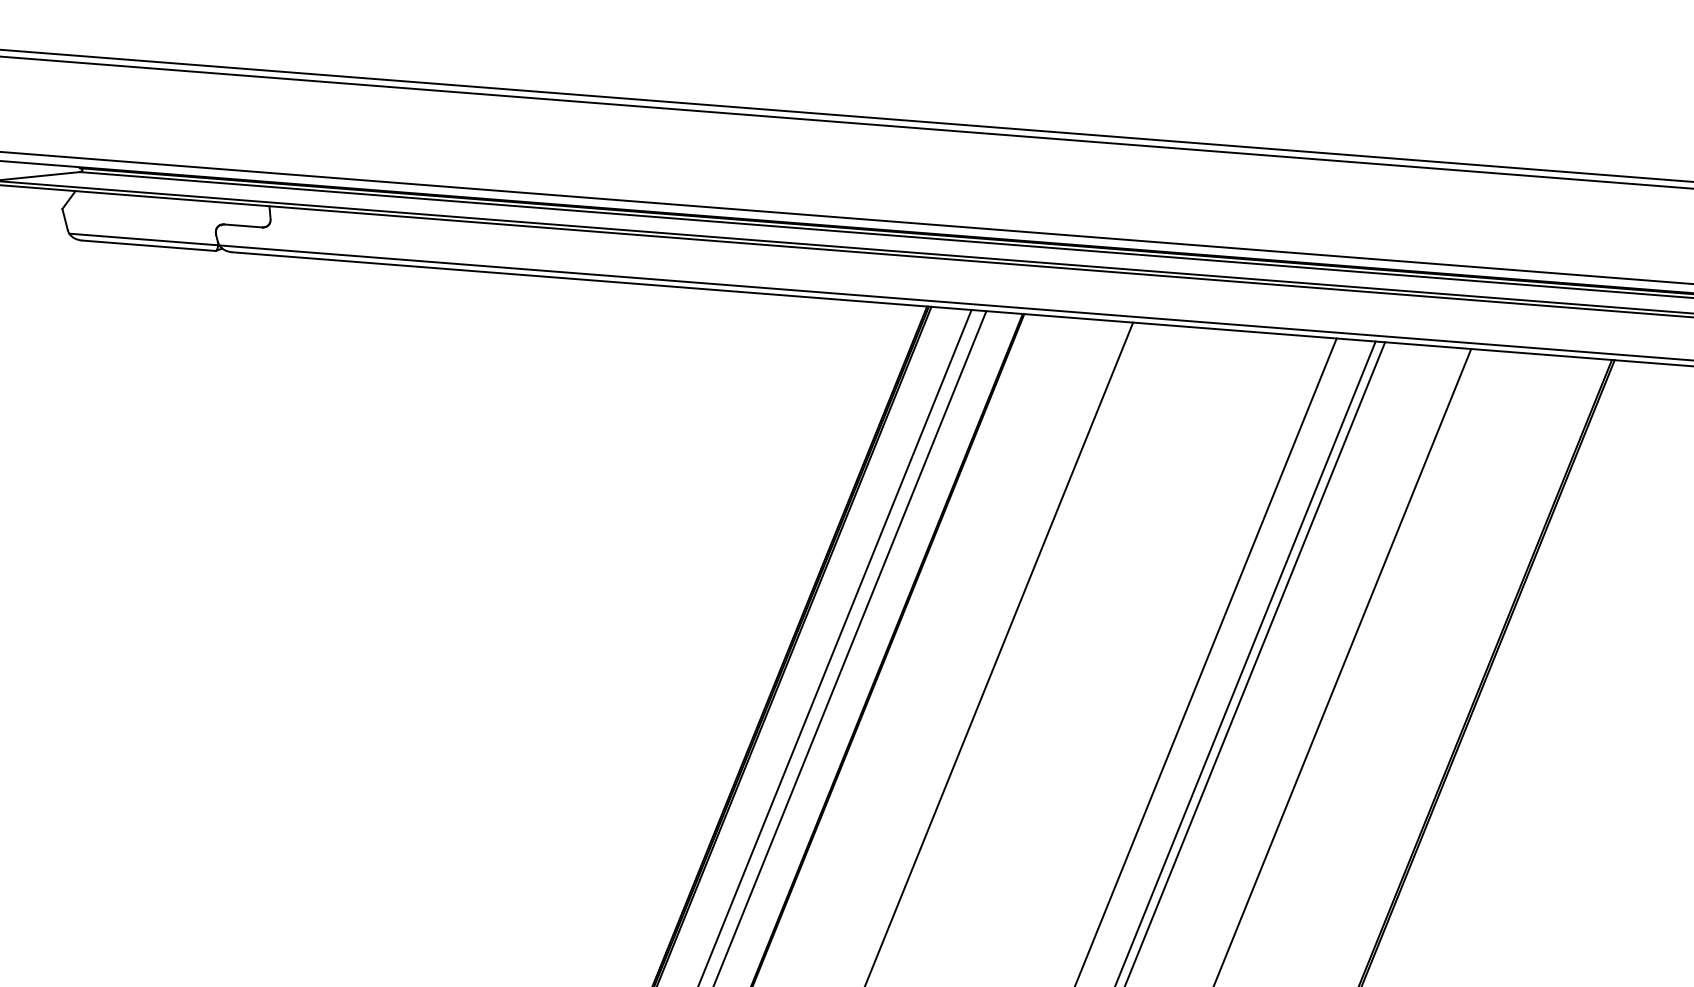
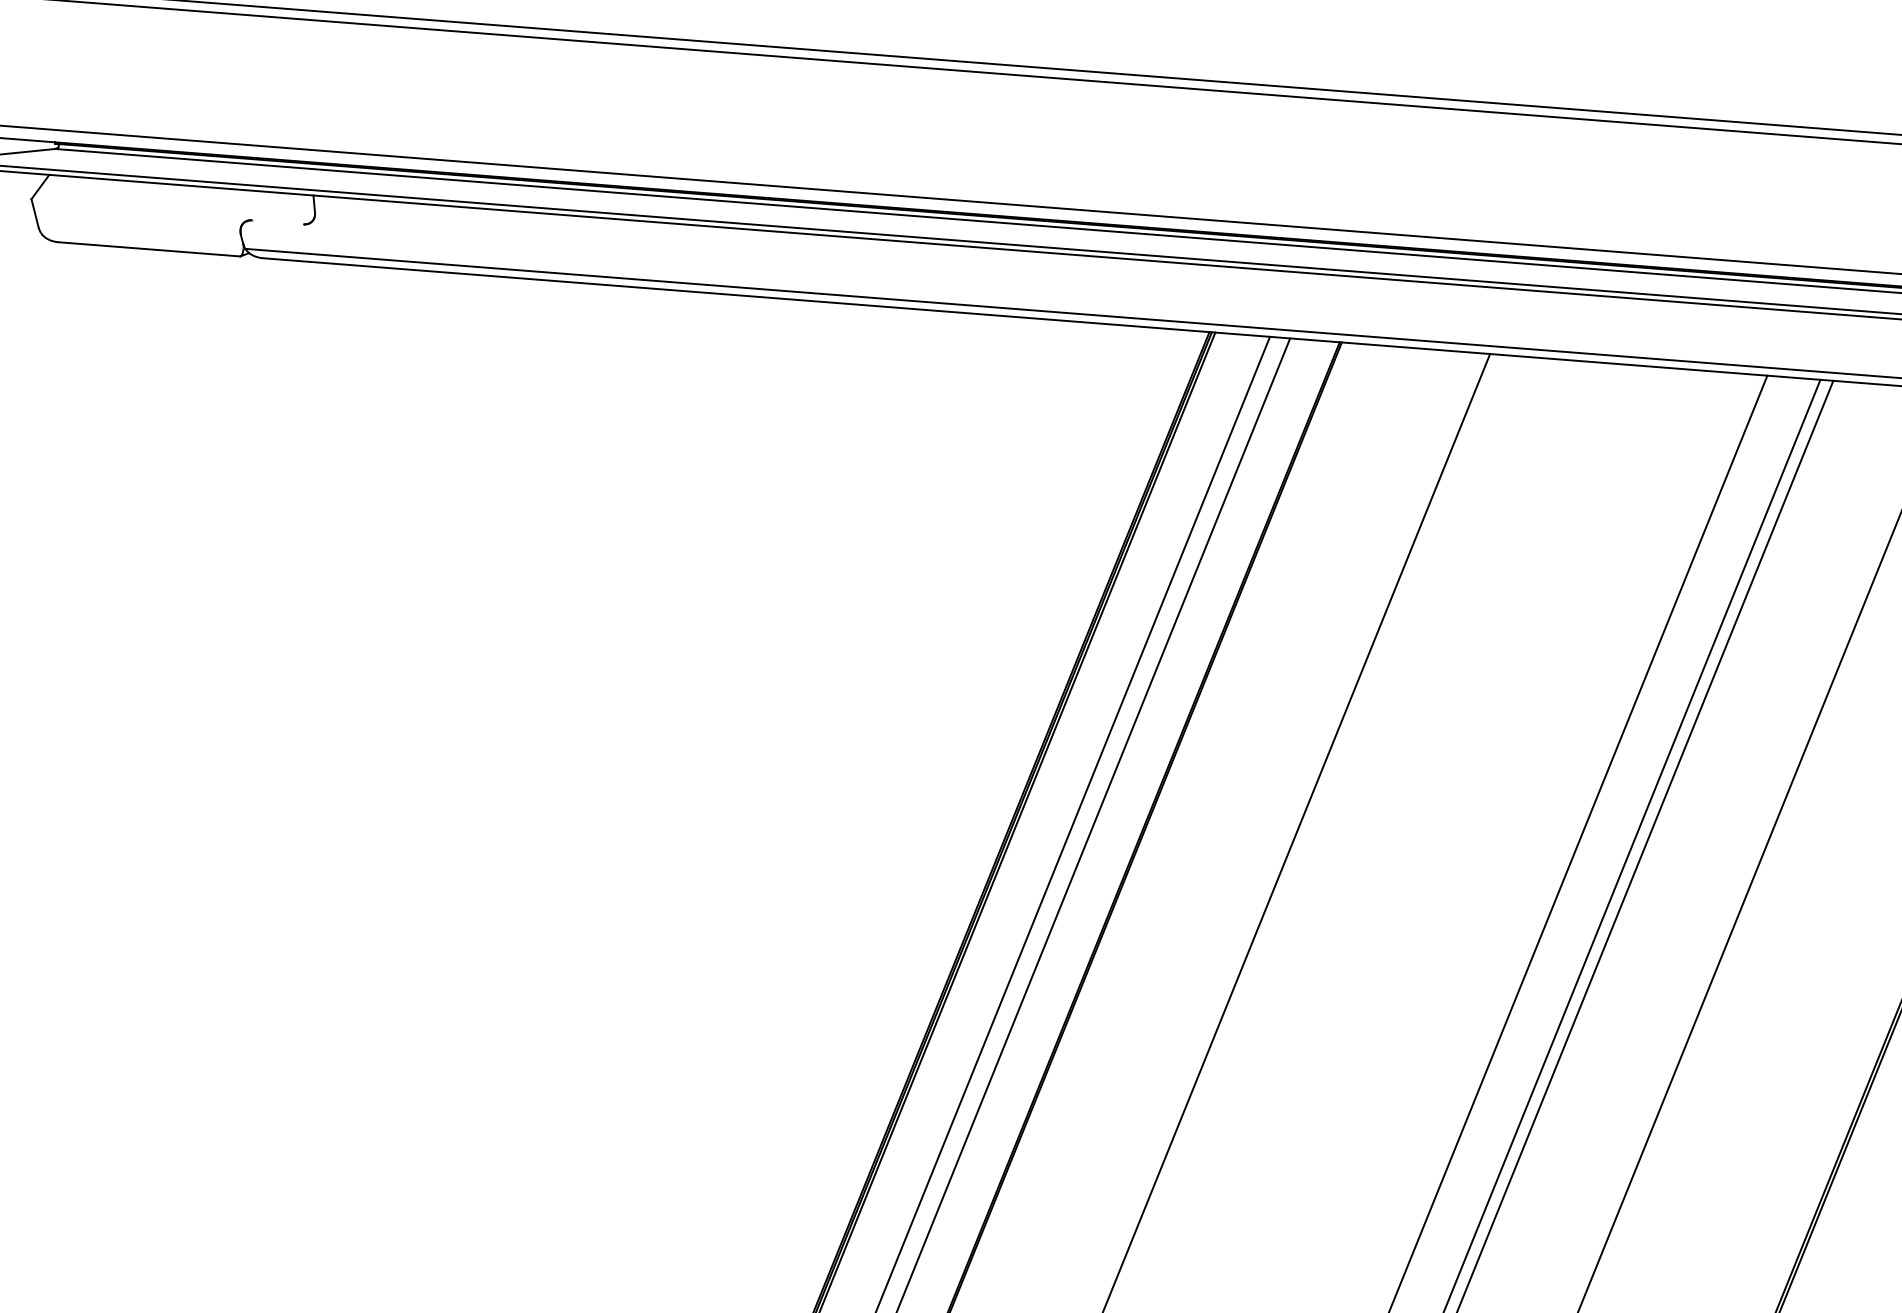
line: (243, 225) -> (278, 221), removed
line: (143, 239) -> (141, 240), removed

